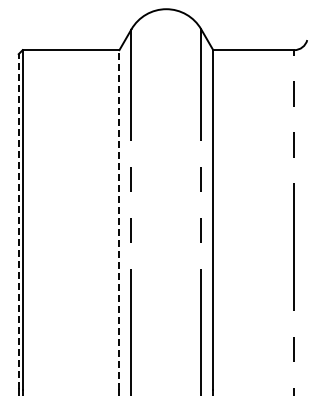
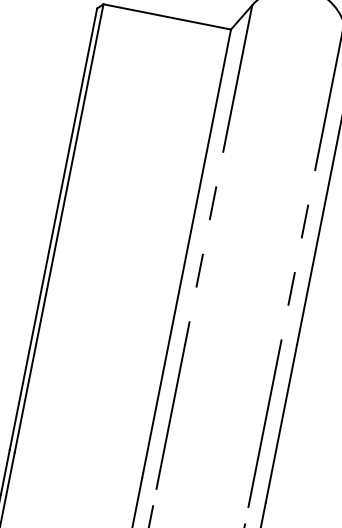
line: (119, 219) -> (186, 252), dashed -> solid
line: (18, 221) -> (53, 229), dashed -> solid

